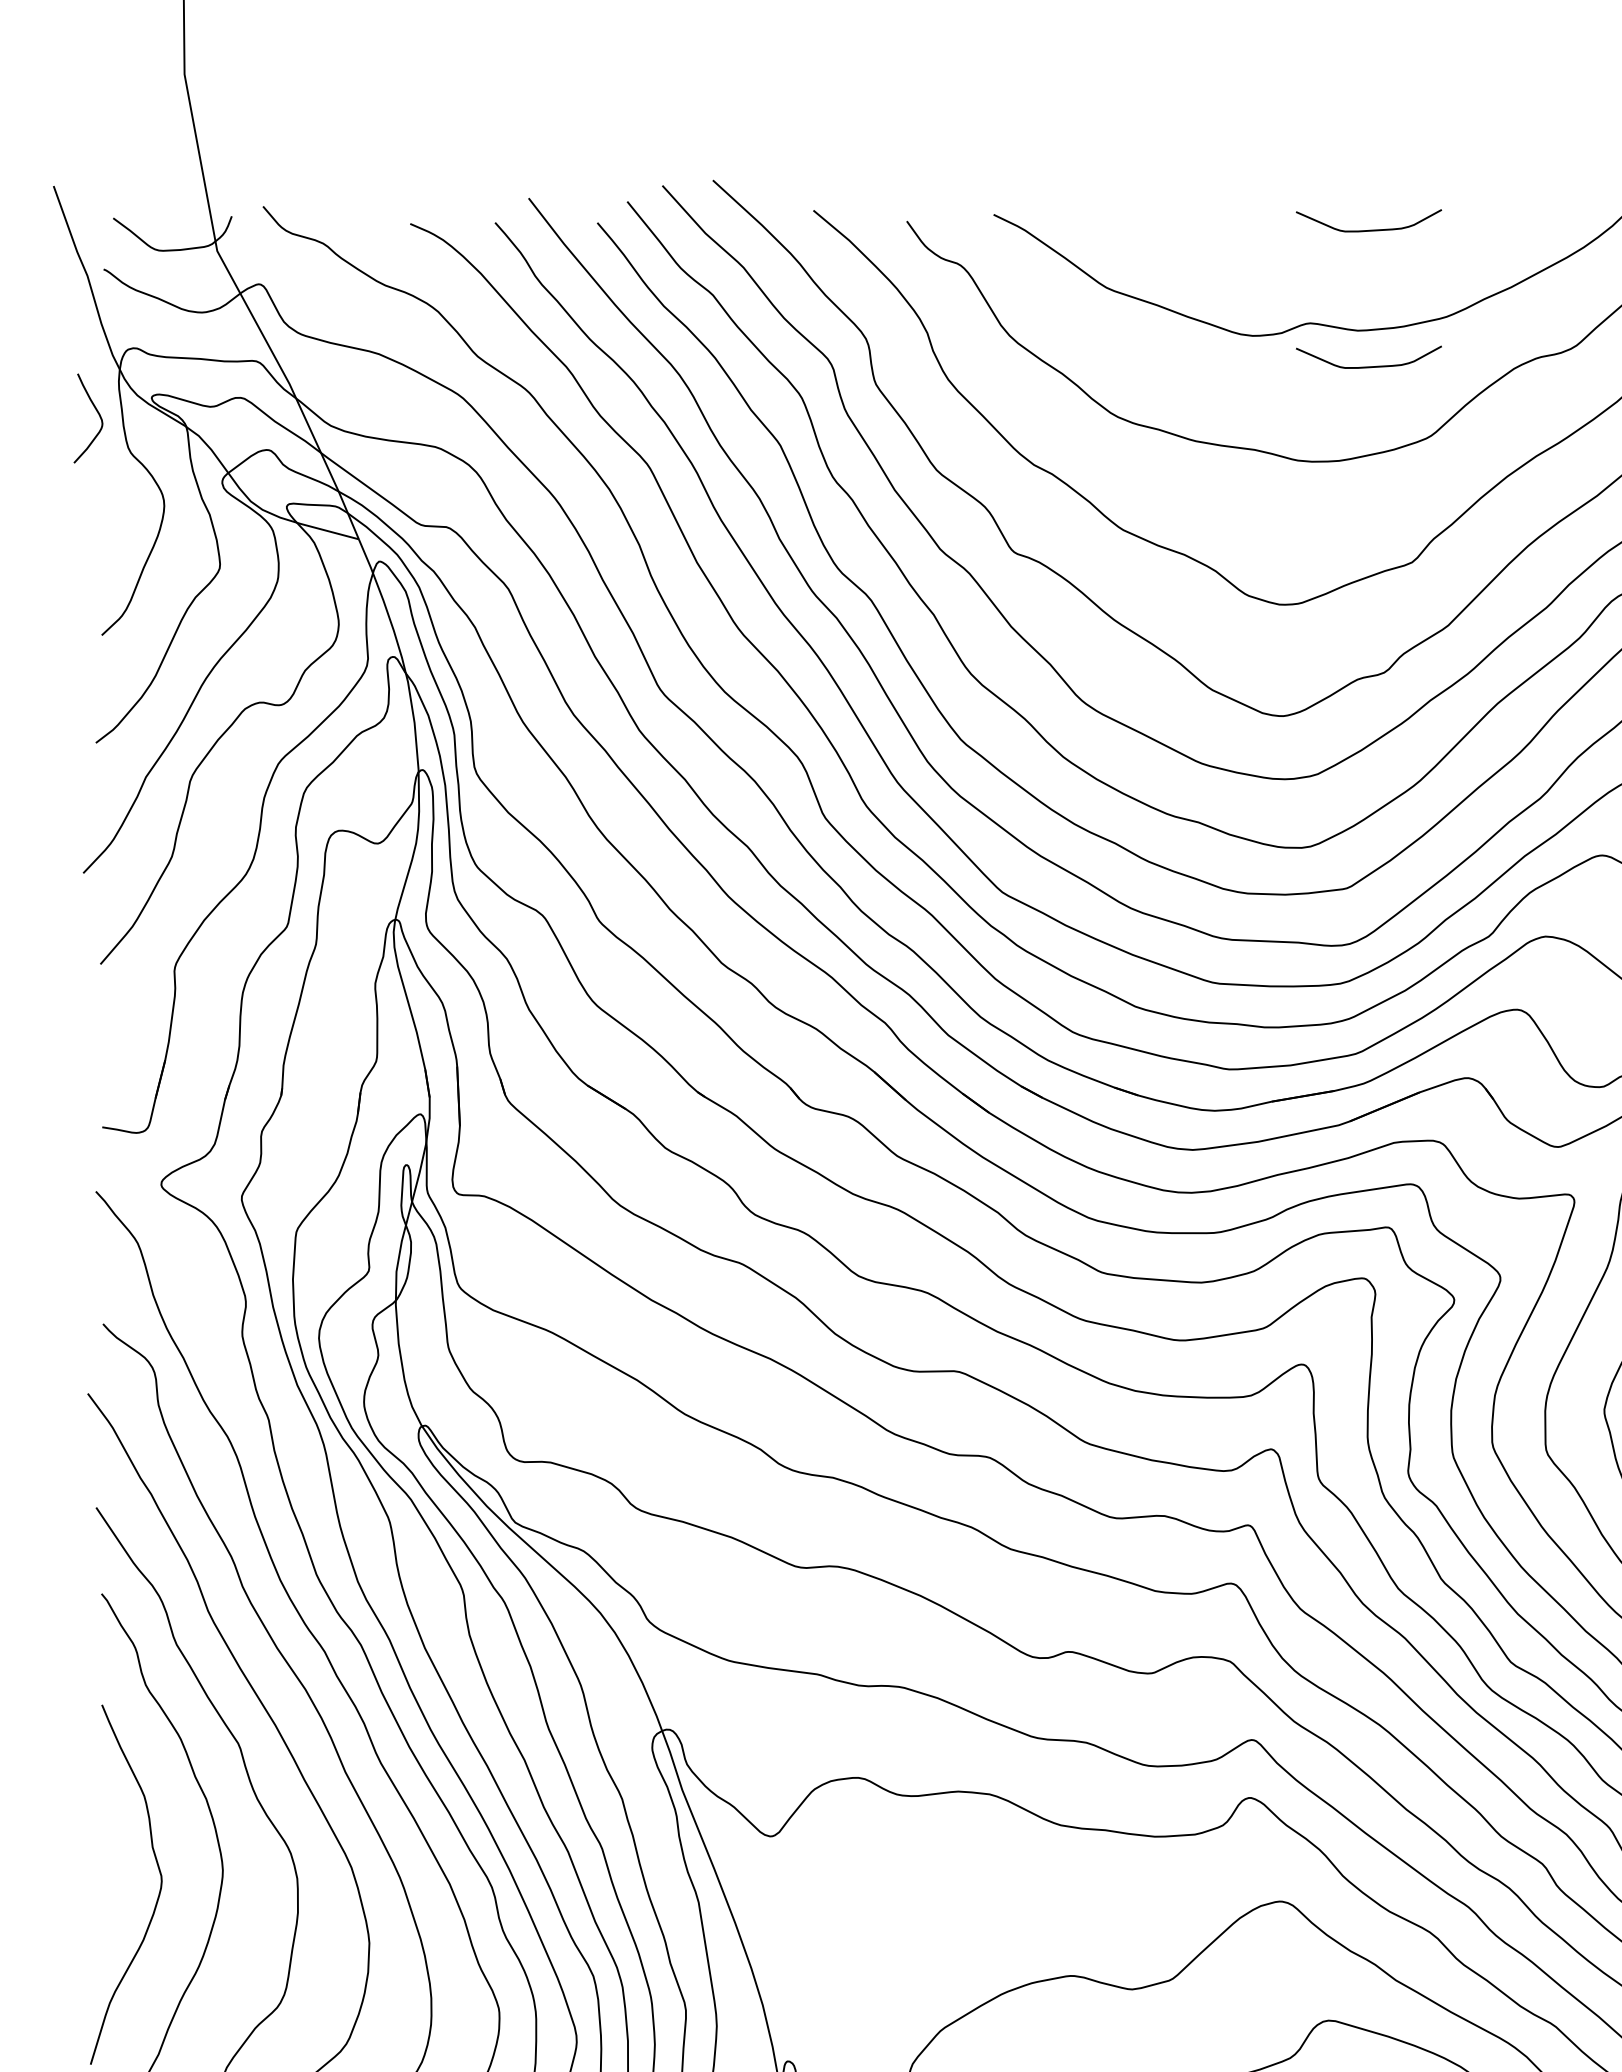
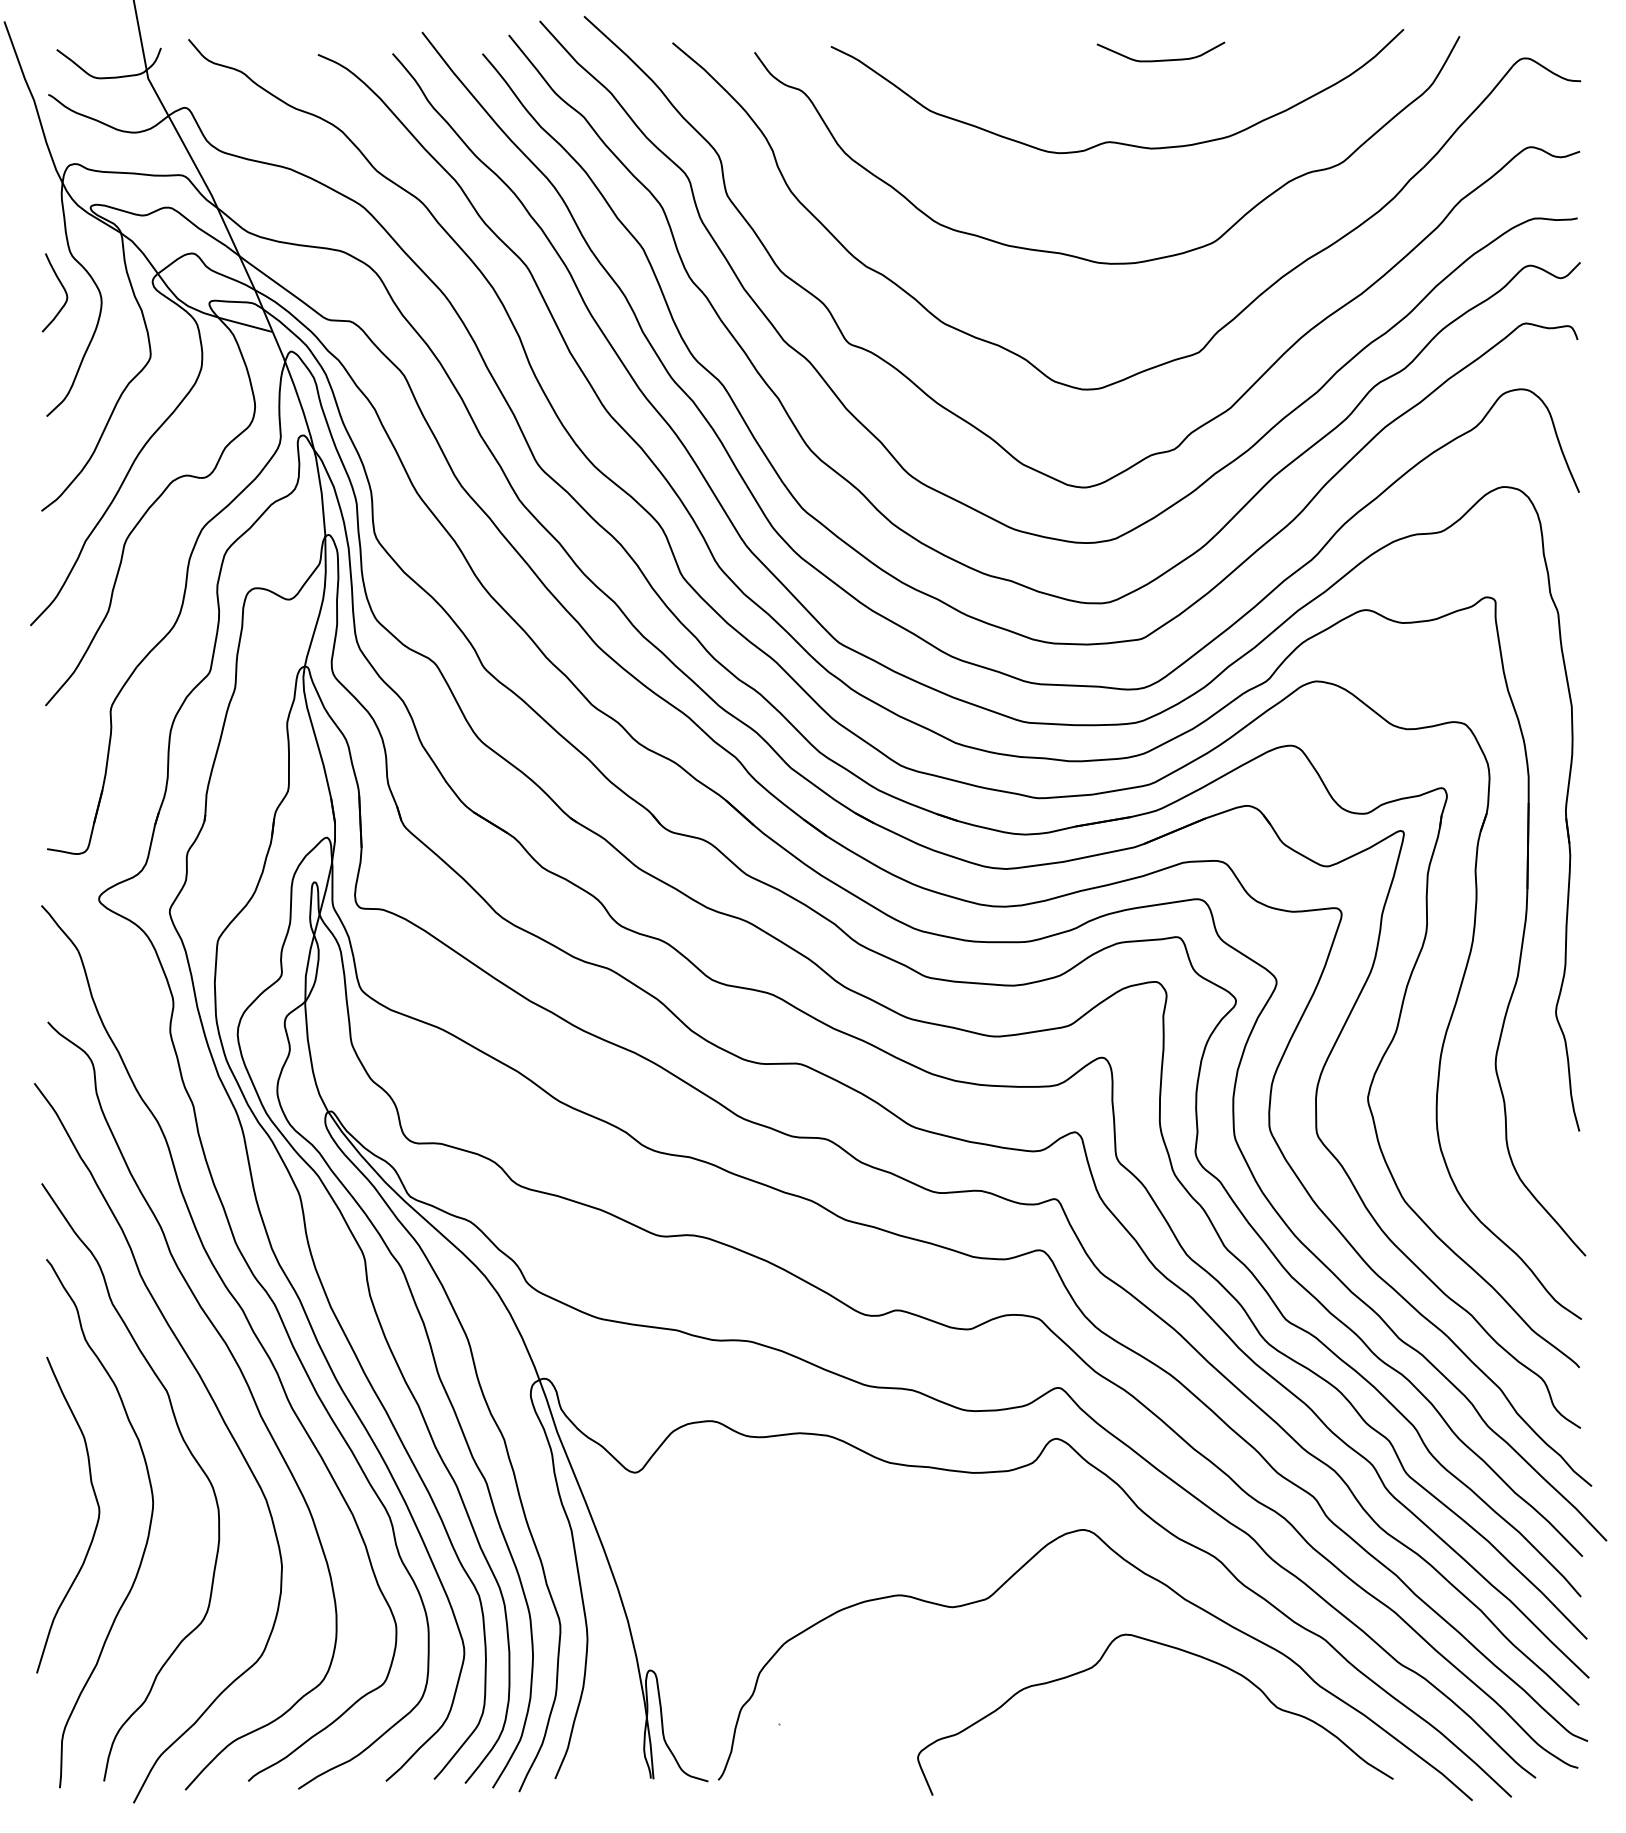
curve: (1368, 365) -> (1160, 179), removed
curve: (95, 411) -> (61, 286), moved

